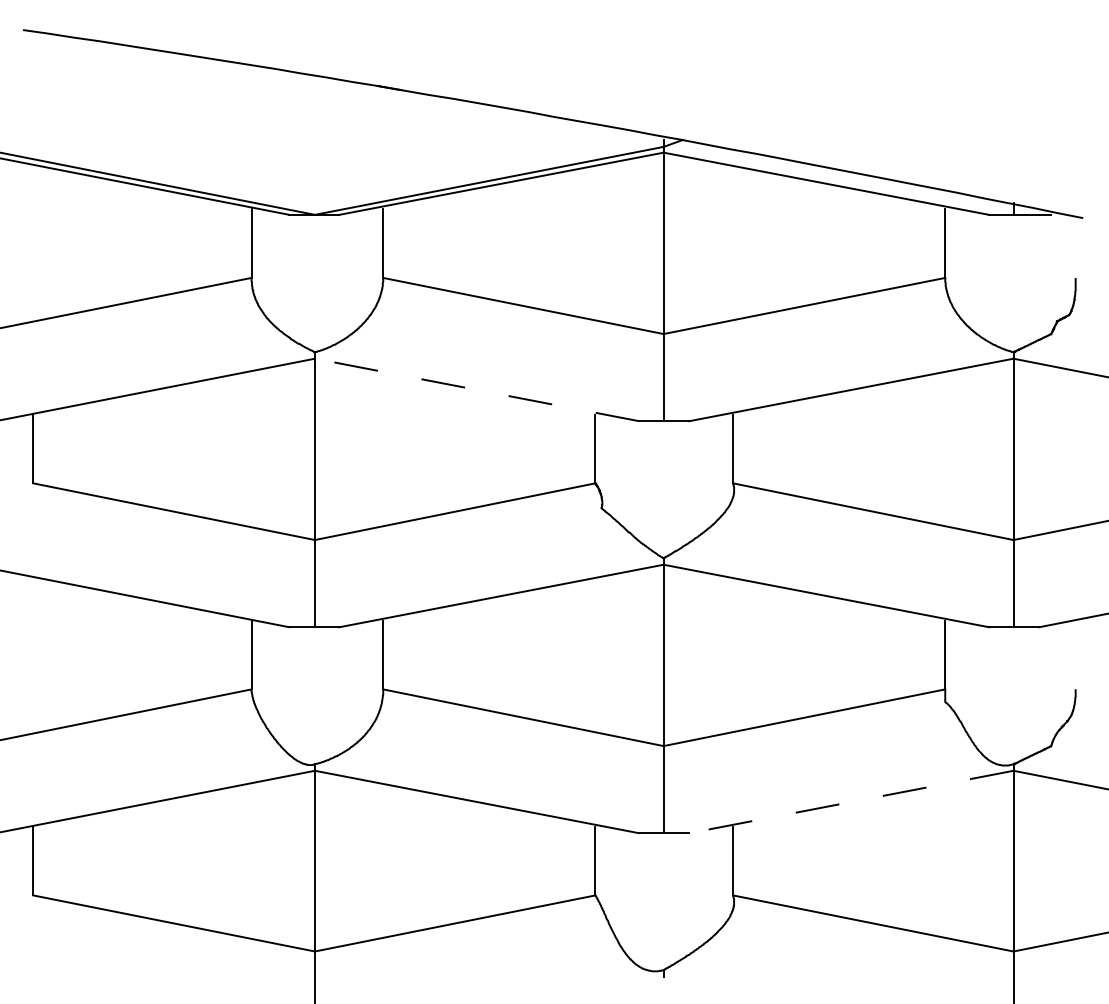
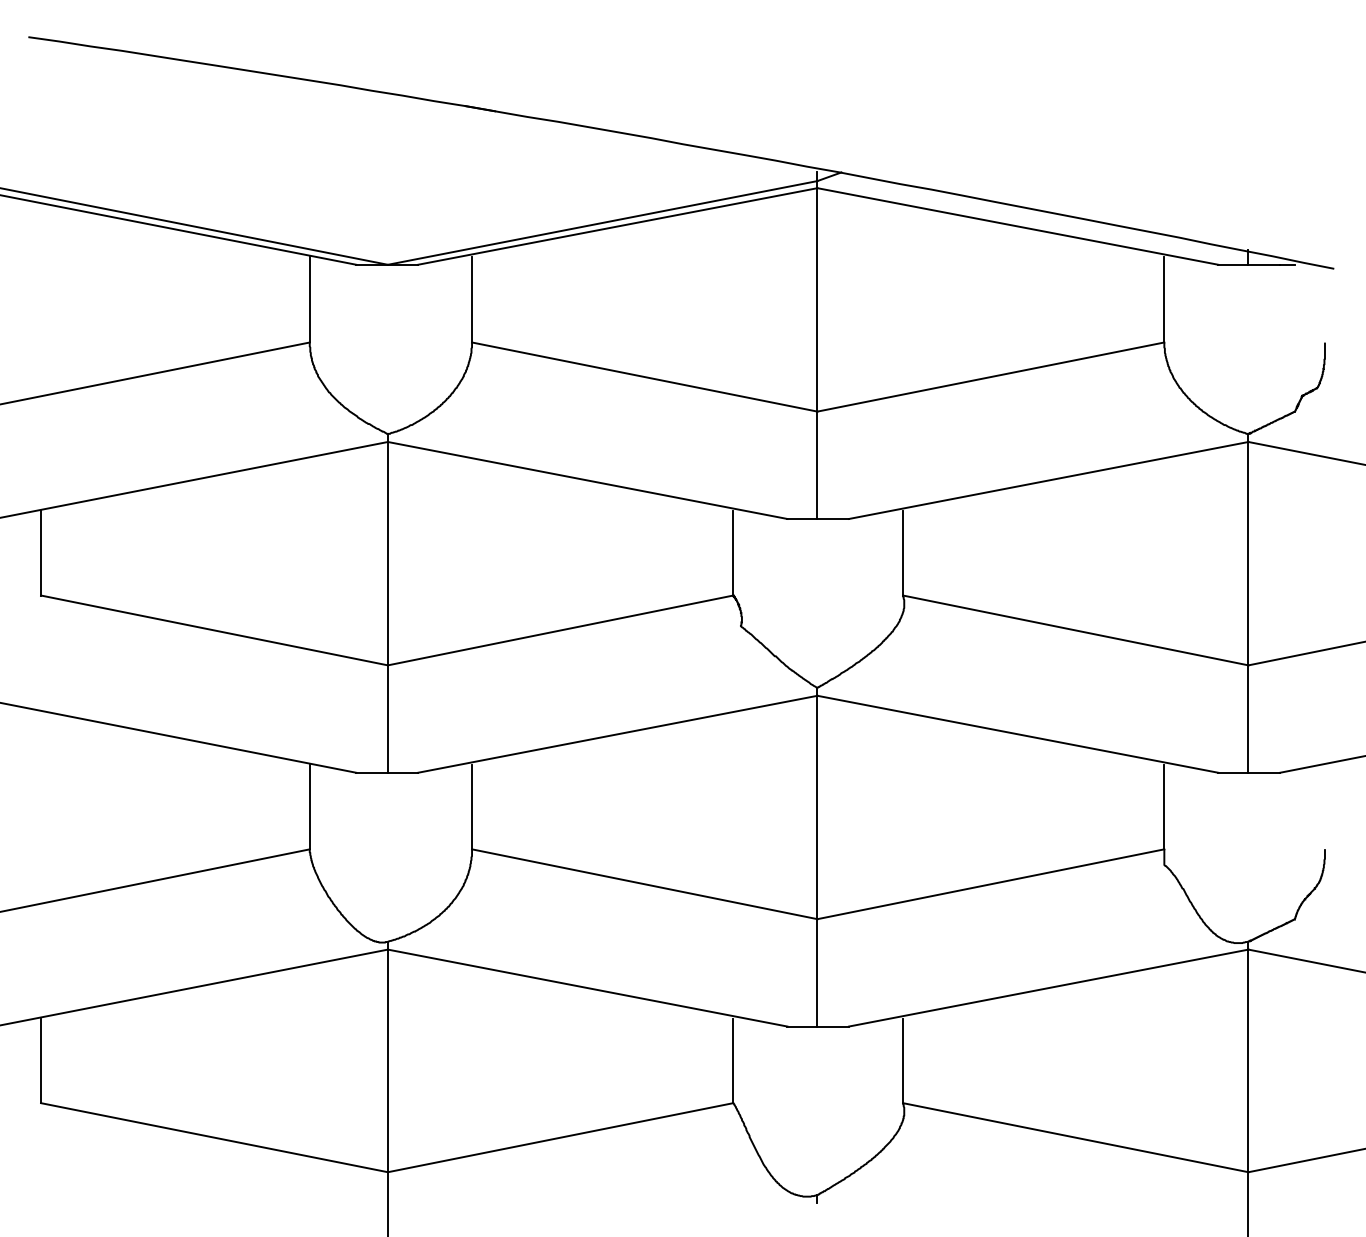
line: (476, 389) -> (587, 480), dashed -> solid
line: (851, 802) -> (1048, 988), dashed -> solid

